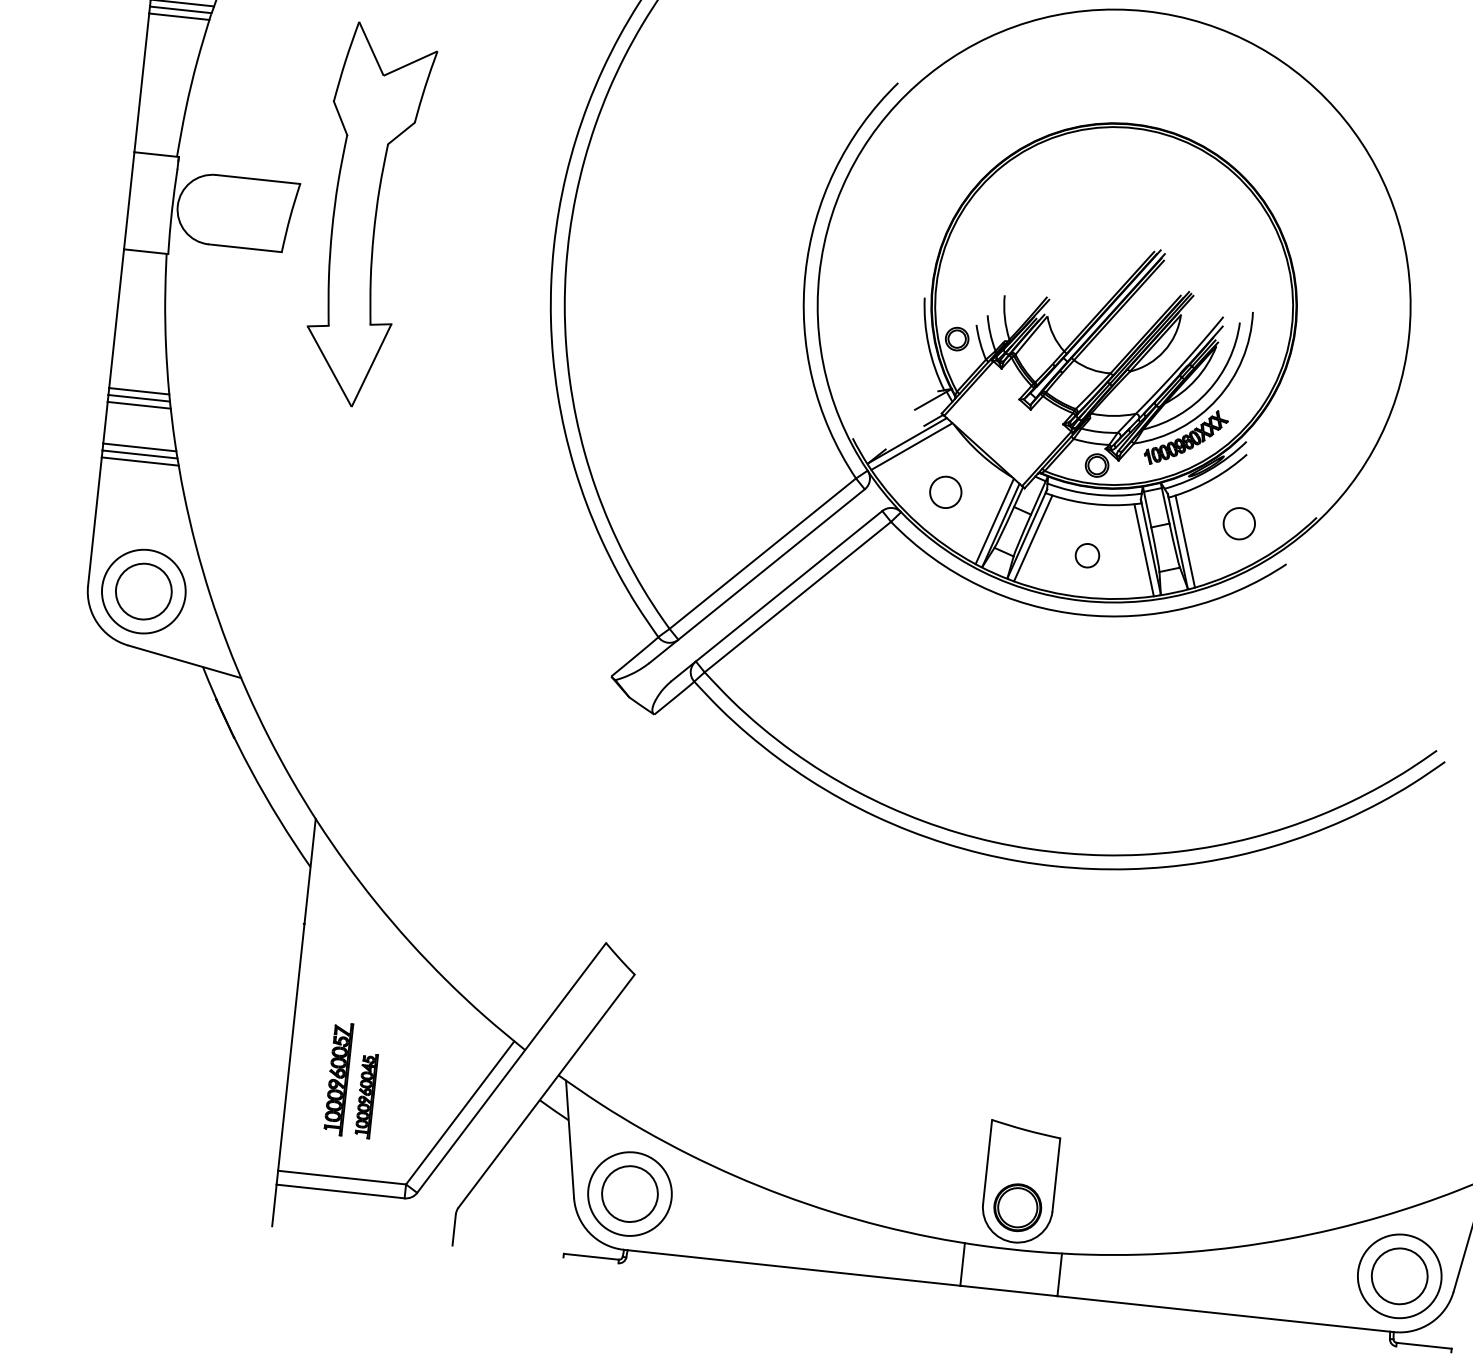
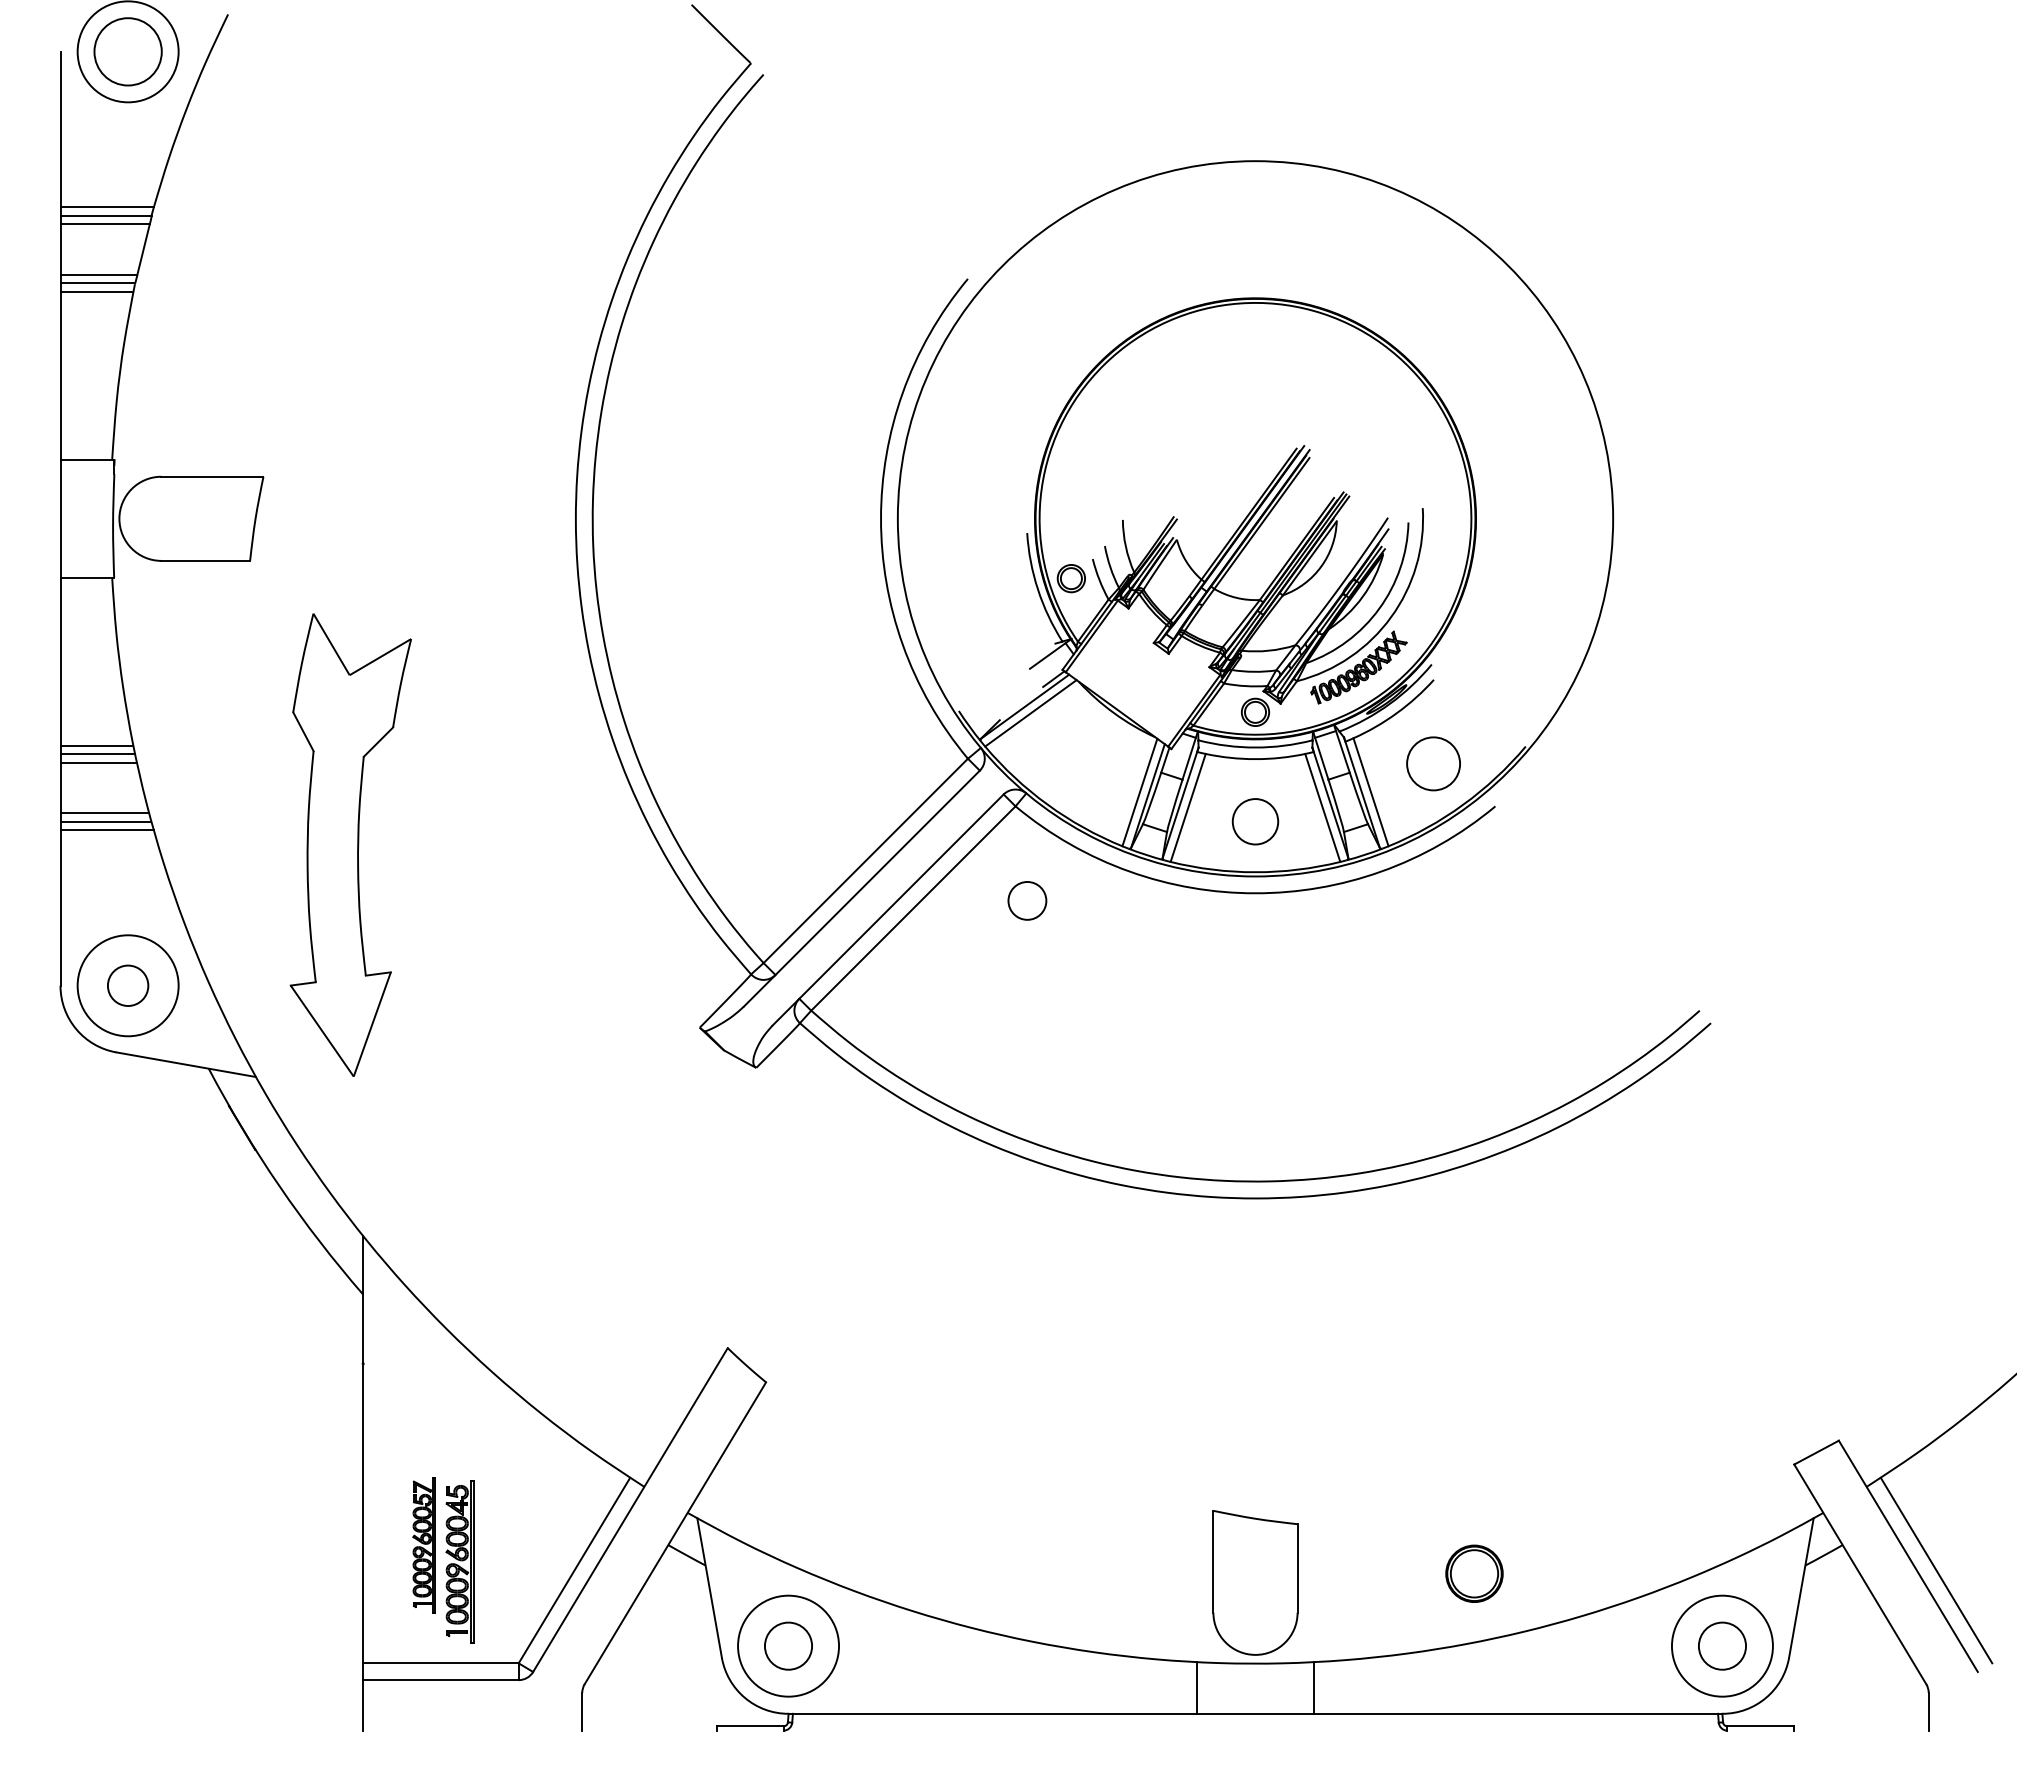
part: (369, 215) -> (350, 844), moved
circle: (945, 492) -> (1027, 900), moved
circle: (1239, 523) -> (1433, 763), size x1.4
circle: (1087, 555) -> (1255, 821), size x1.6
circle: (143, 591) -> (127, 985), size x0.6
part: (366, 1096) -> (459, 1562), size x1.6
circle: (630, 1193) -> (788, 1645), size x0.7
part: (1017, 1207) -> (1474, 1573), moved
circle: (1399, 1275) -> (1722, 1645), size x0.7

